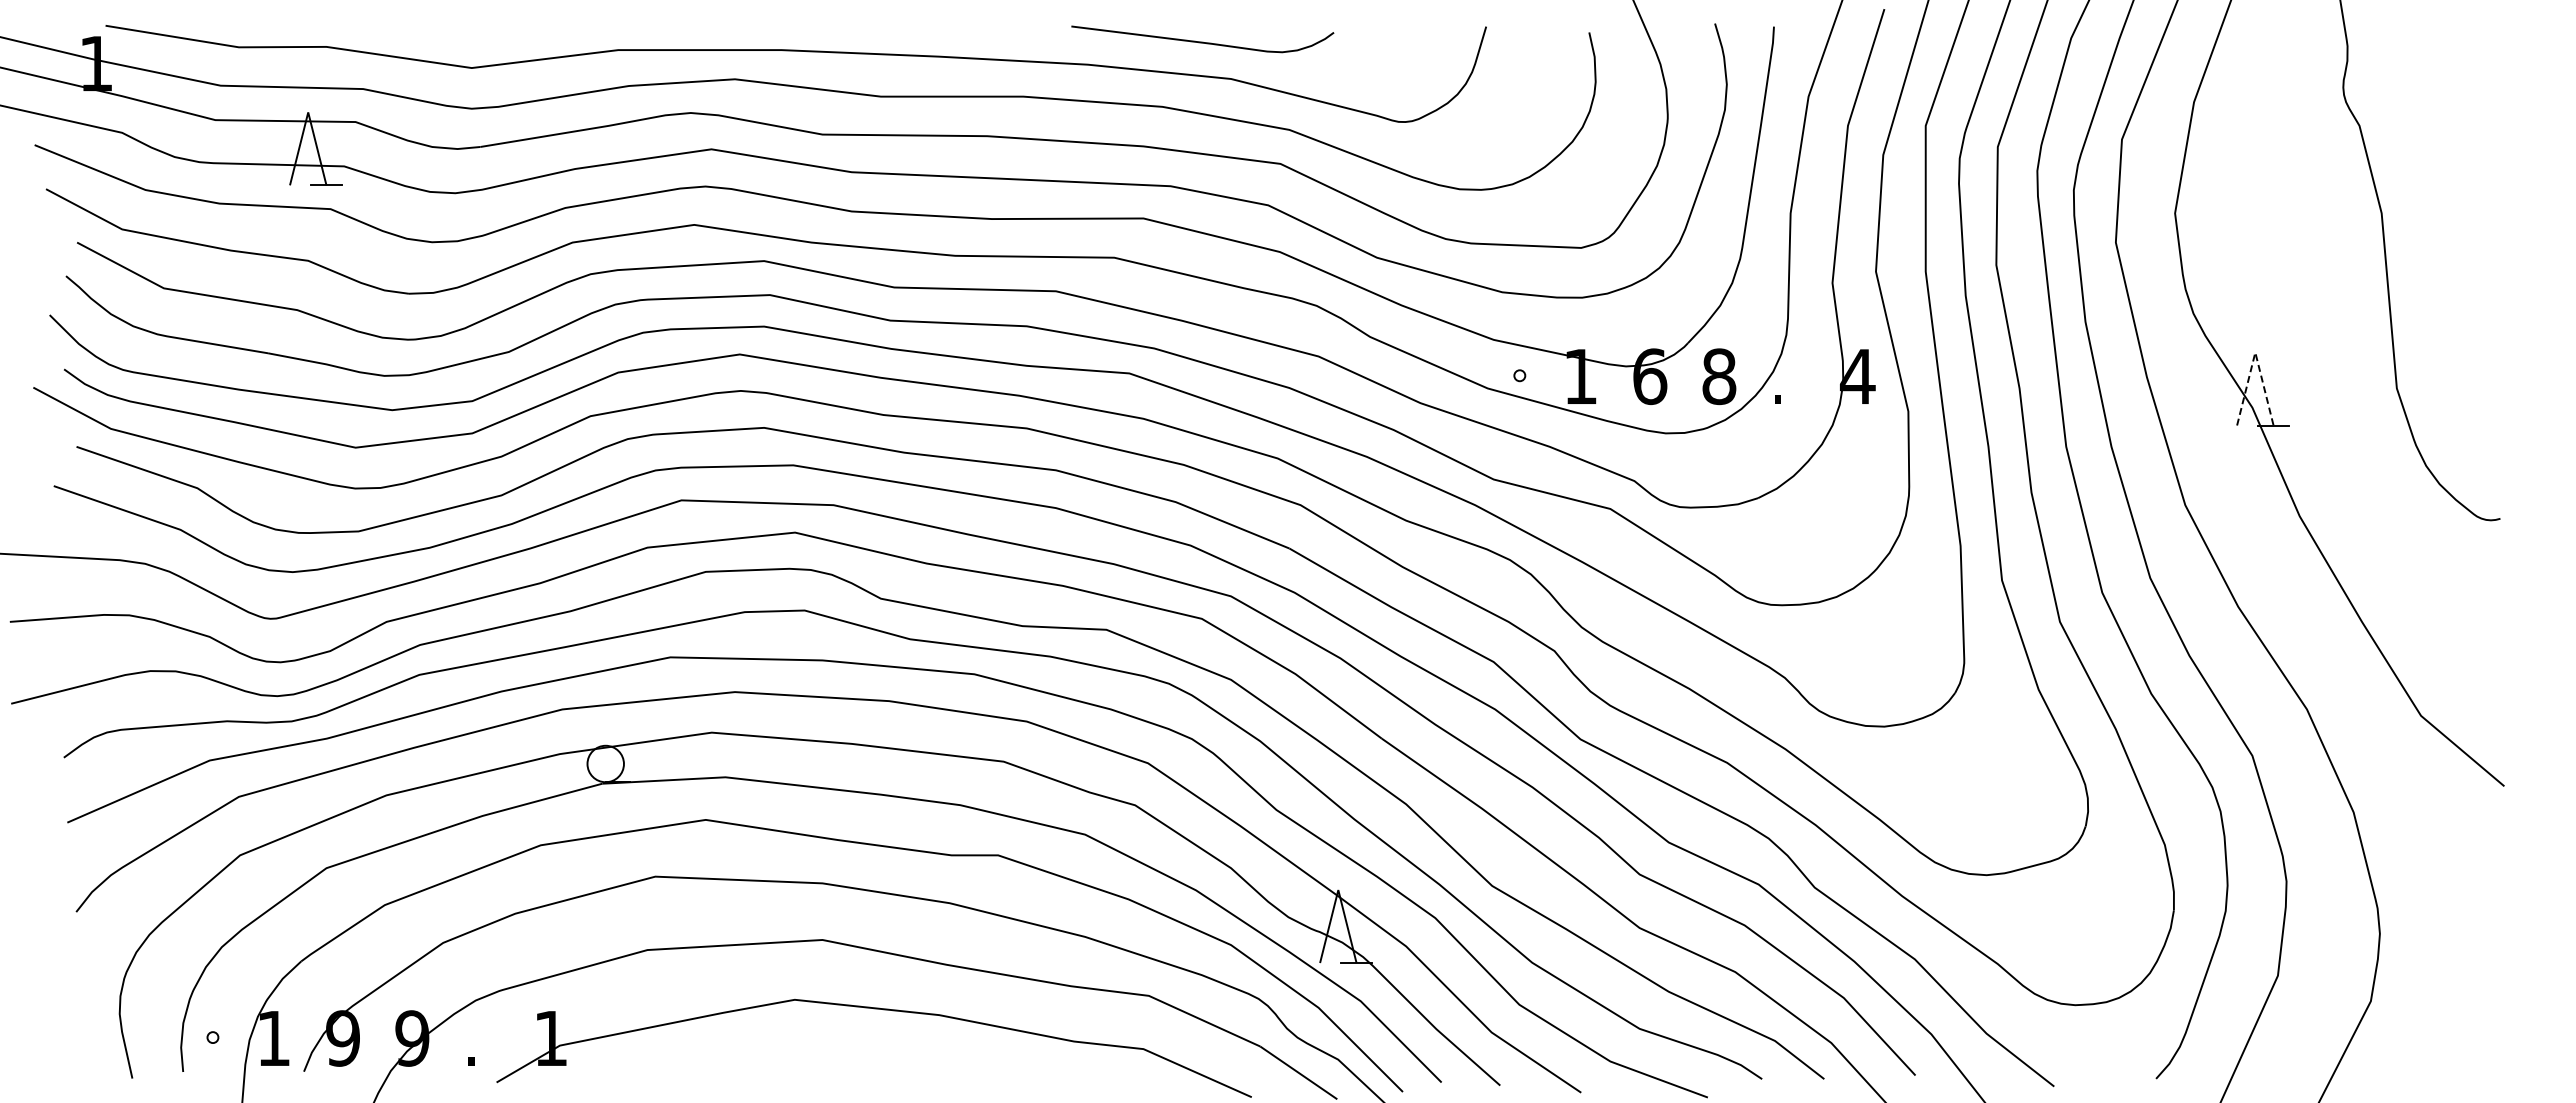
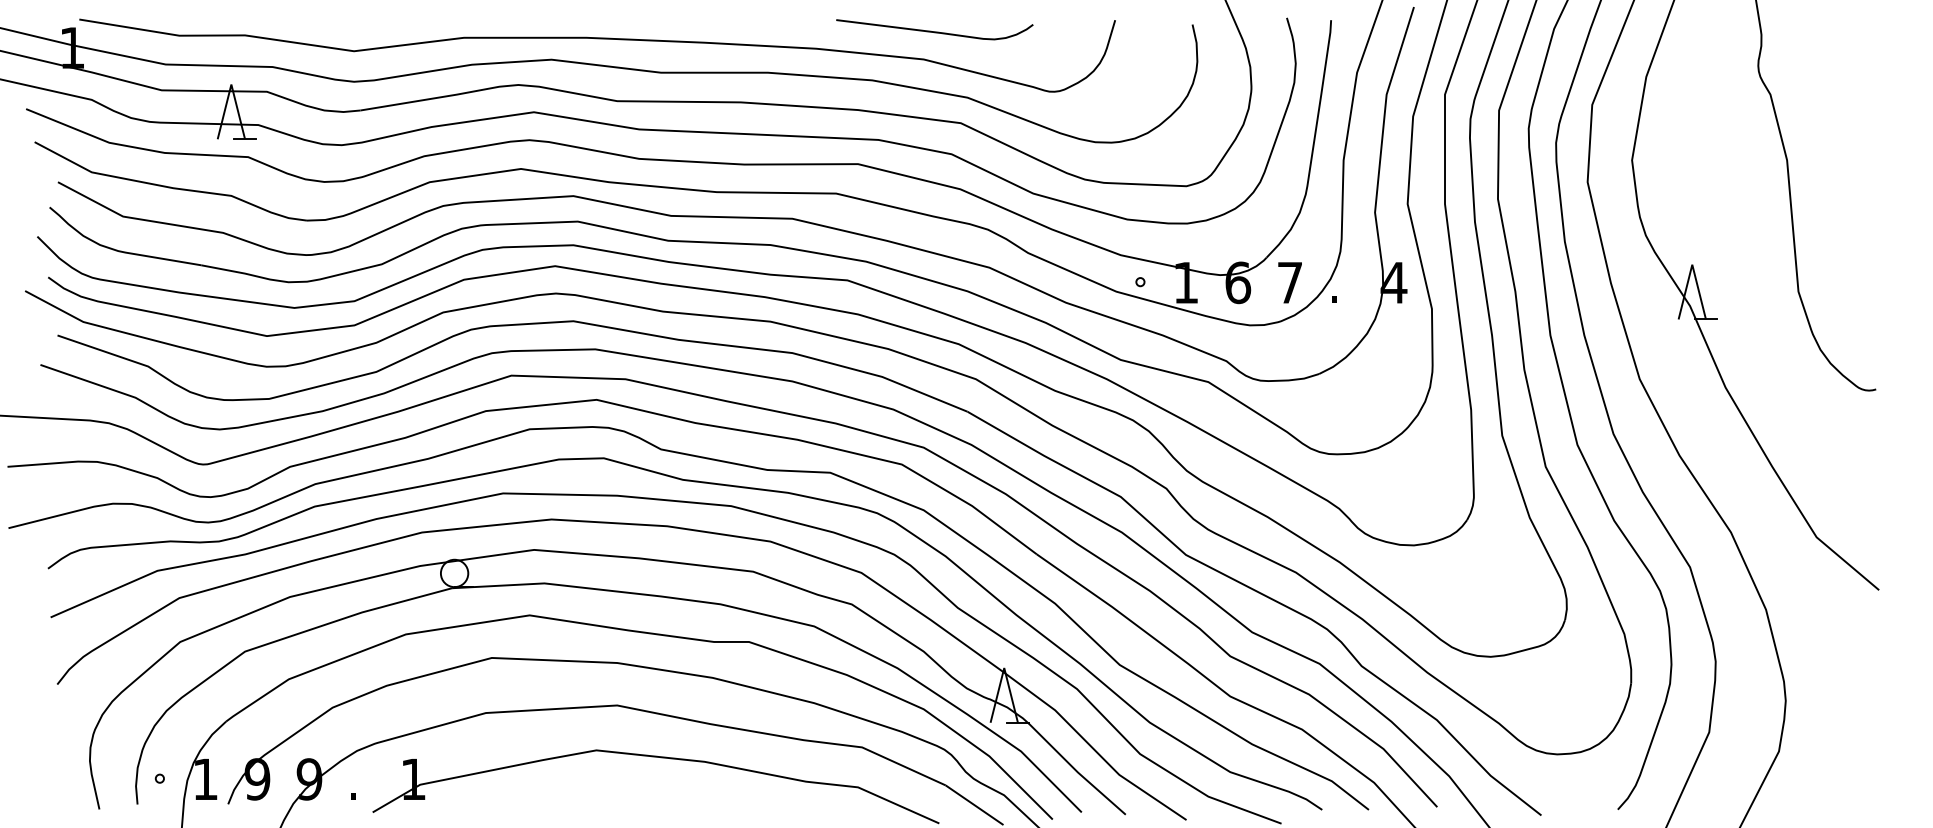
curve: (1202, 41) -> (934, 31), moved
line: (2255, 352) -> (1692, 264), dashed -> solid
text: (1719, 376) -> (1290, 282), 8 -> 7

